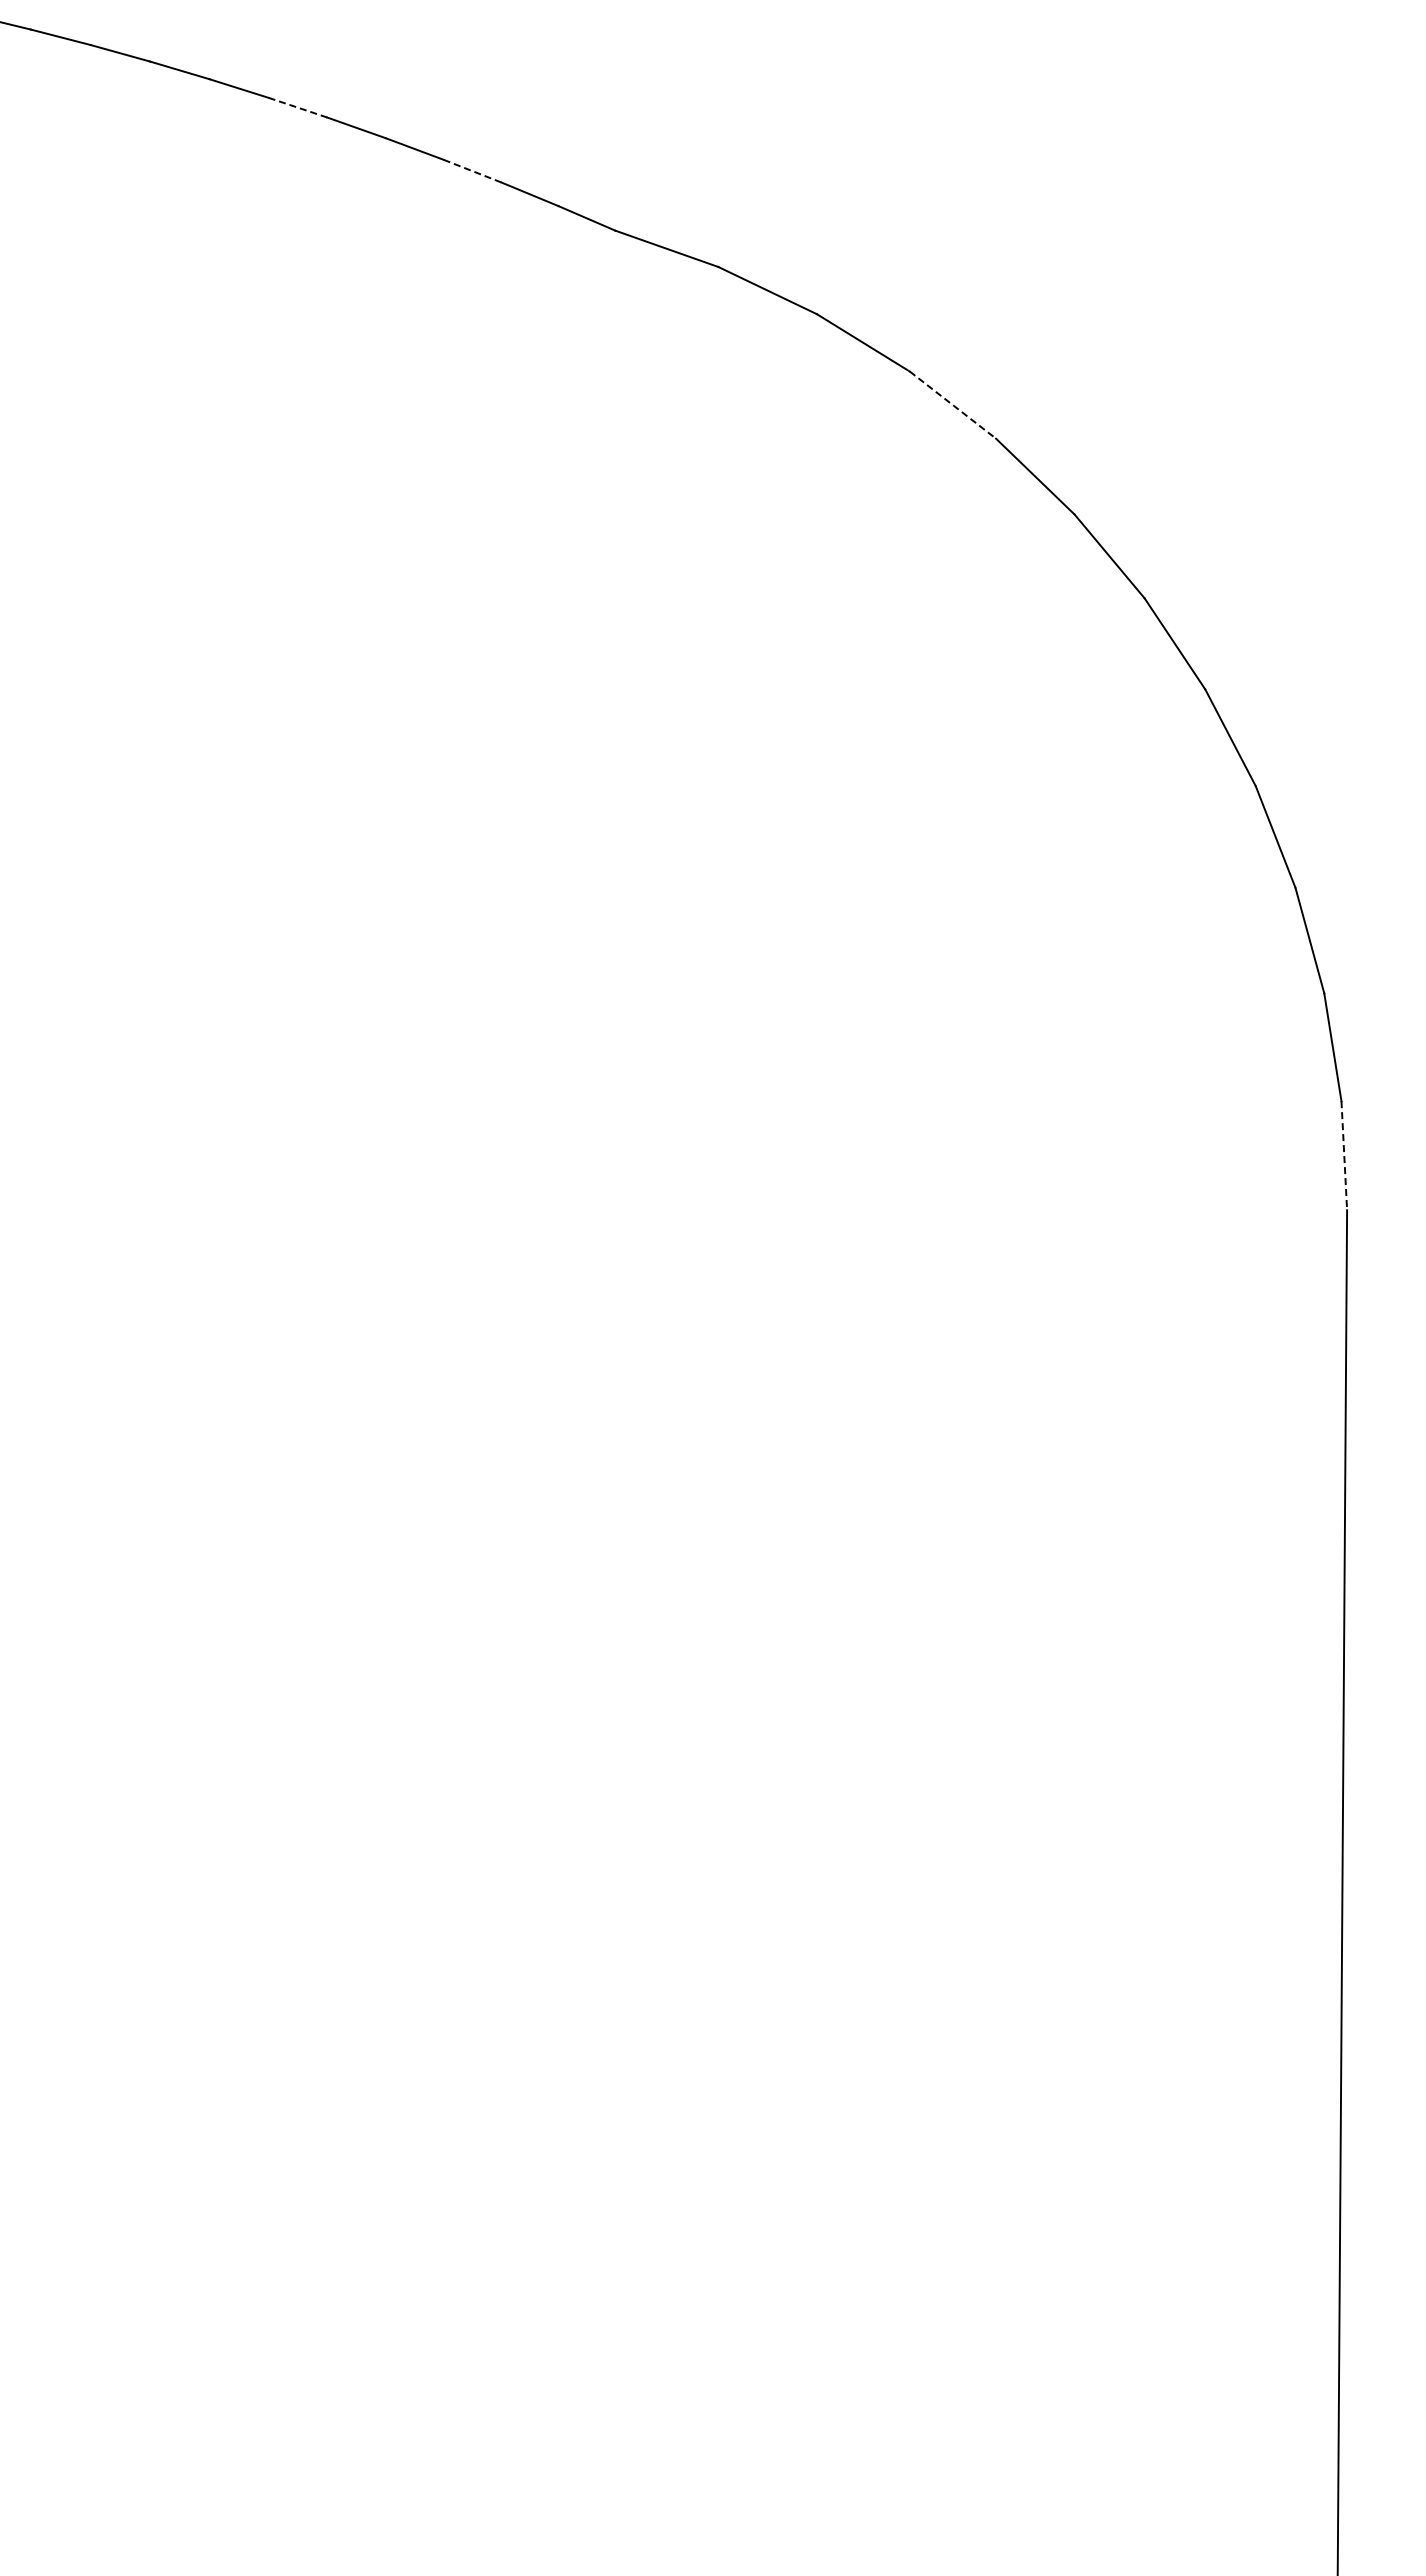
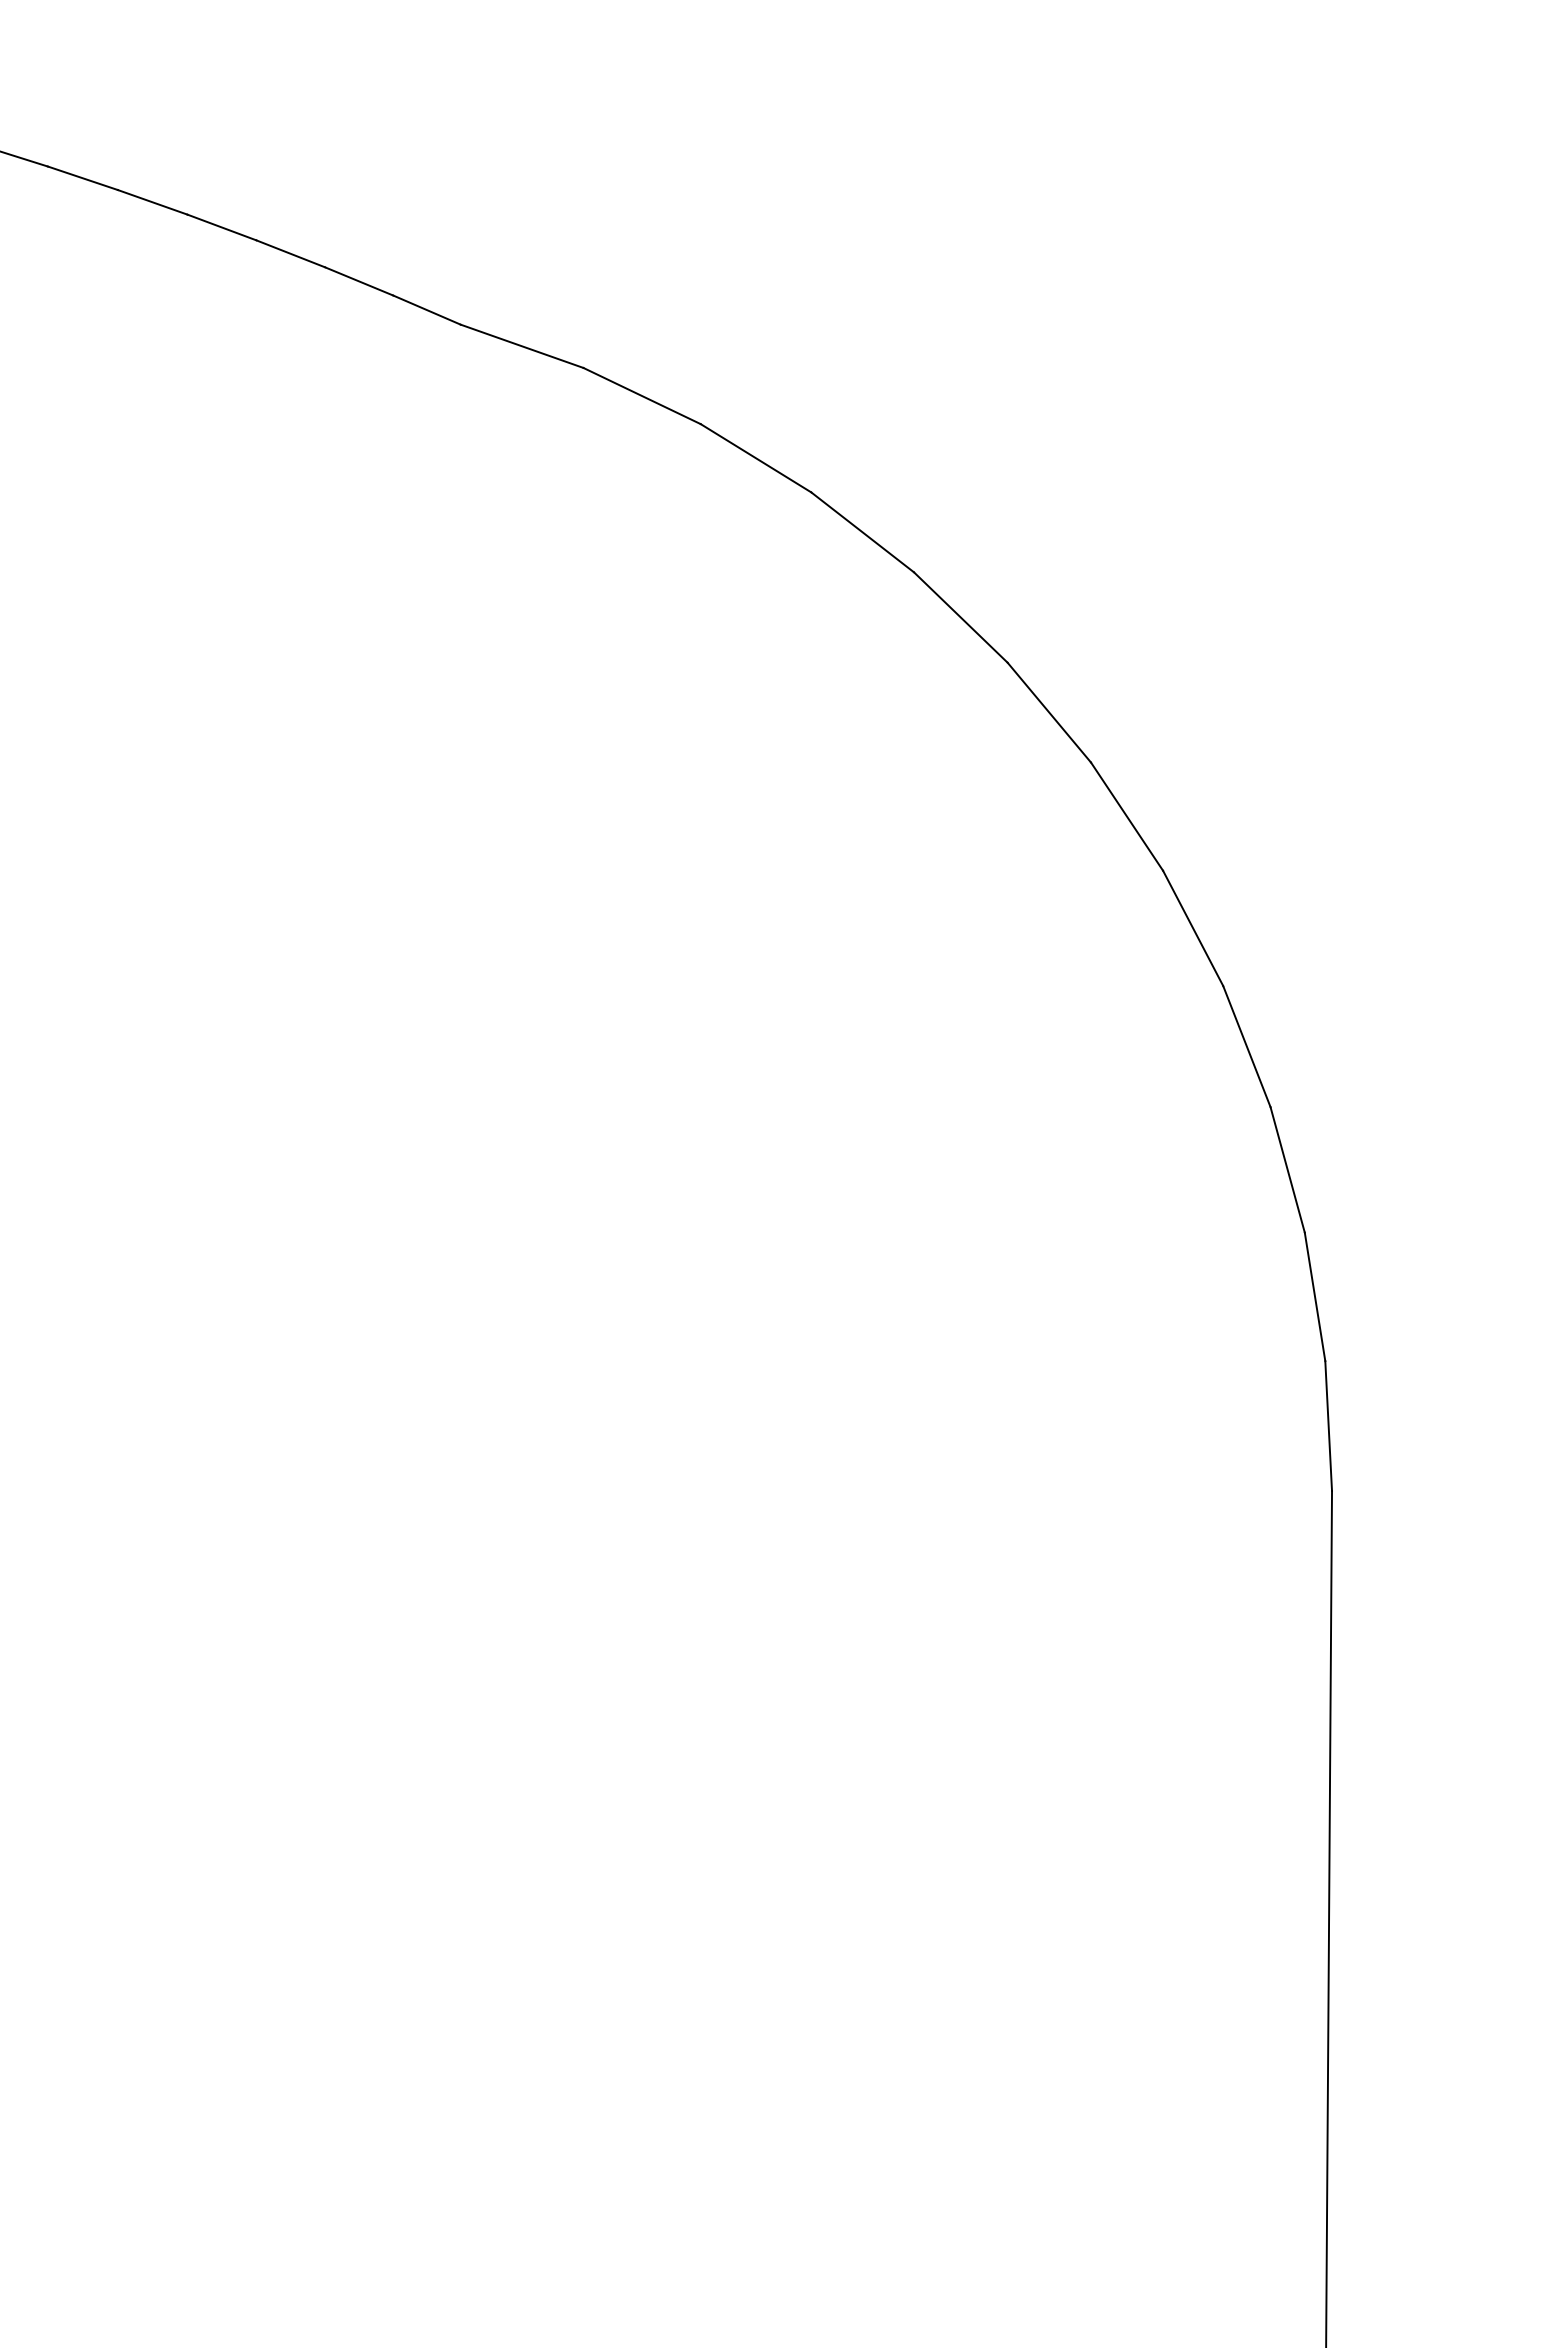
line: (297, 107) -> (82, 178), dashed -> solid
line: (472, 171) -> (290, 254), dashed -> solid
line: (952, 405) -> (862, 532), dashed -> solid
line: (1344, 1155) -> (1328, 1425), dashed -> solid

